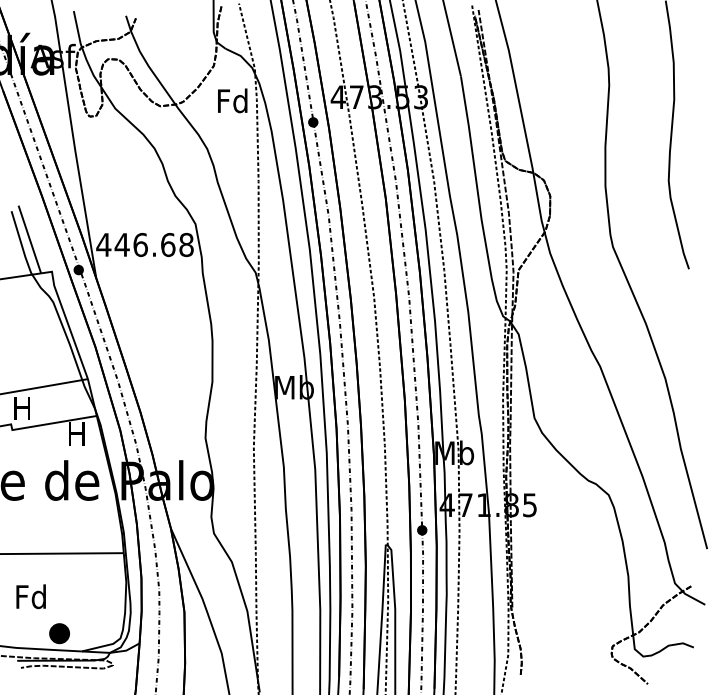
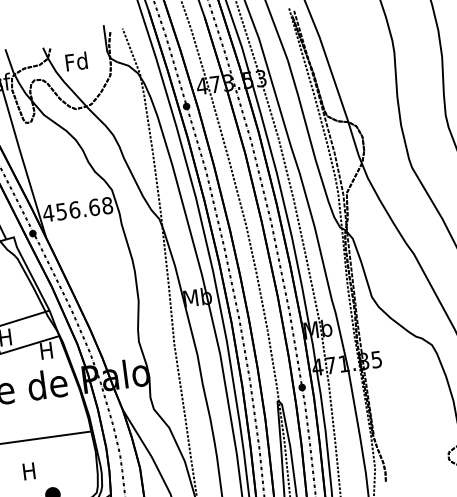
text: (232, 100) -> (76, 61), moved
text: (121, 245) -> (61, 212), 446.68 -> 456.68
text: (30, 596) -> (28, 471), Fd -> H

